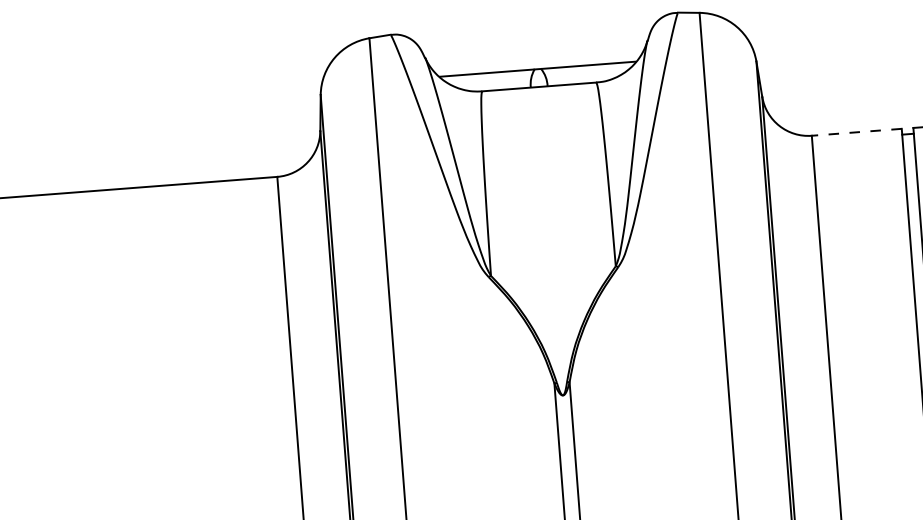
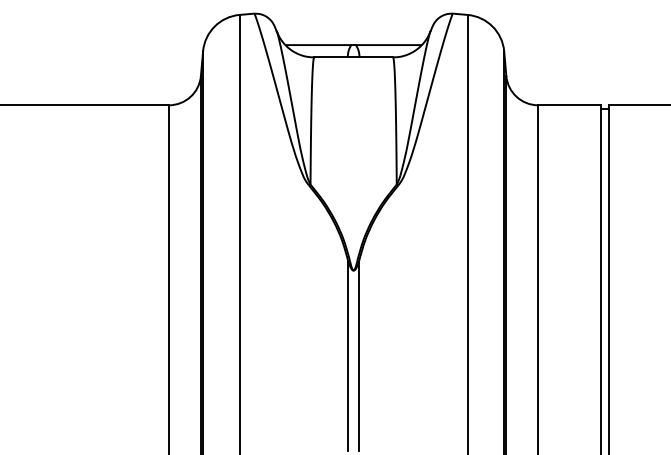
line: (855, 132) -> (568, 105), dashed -> solid

